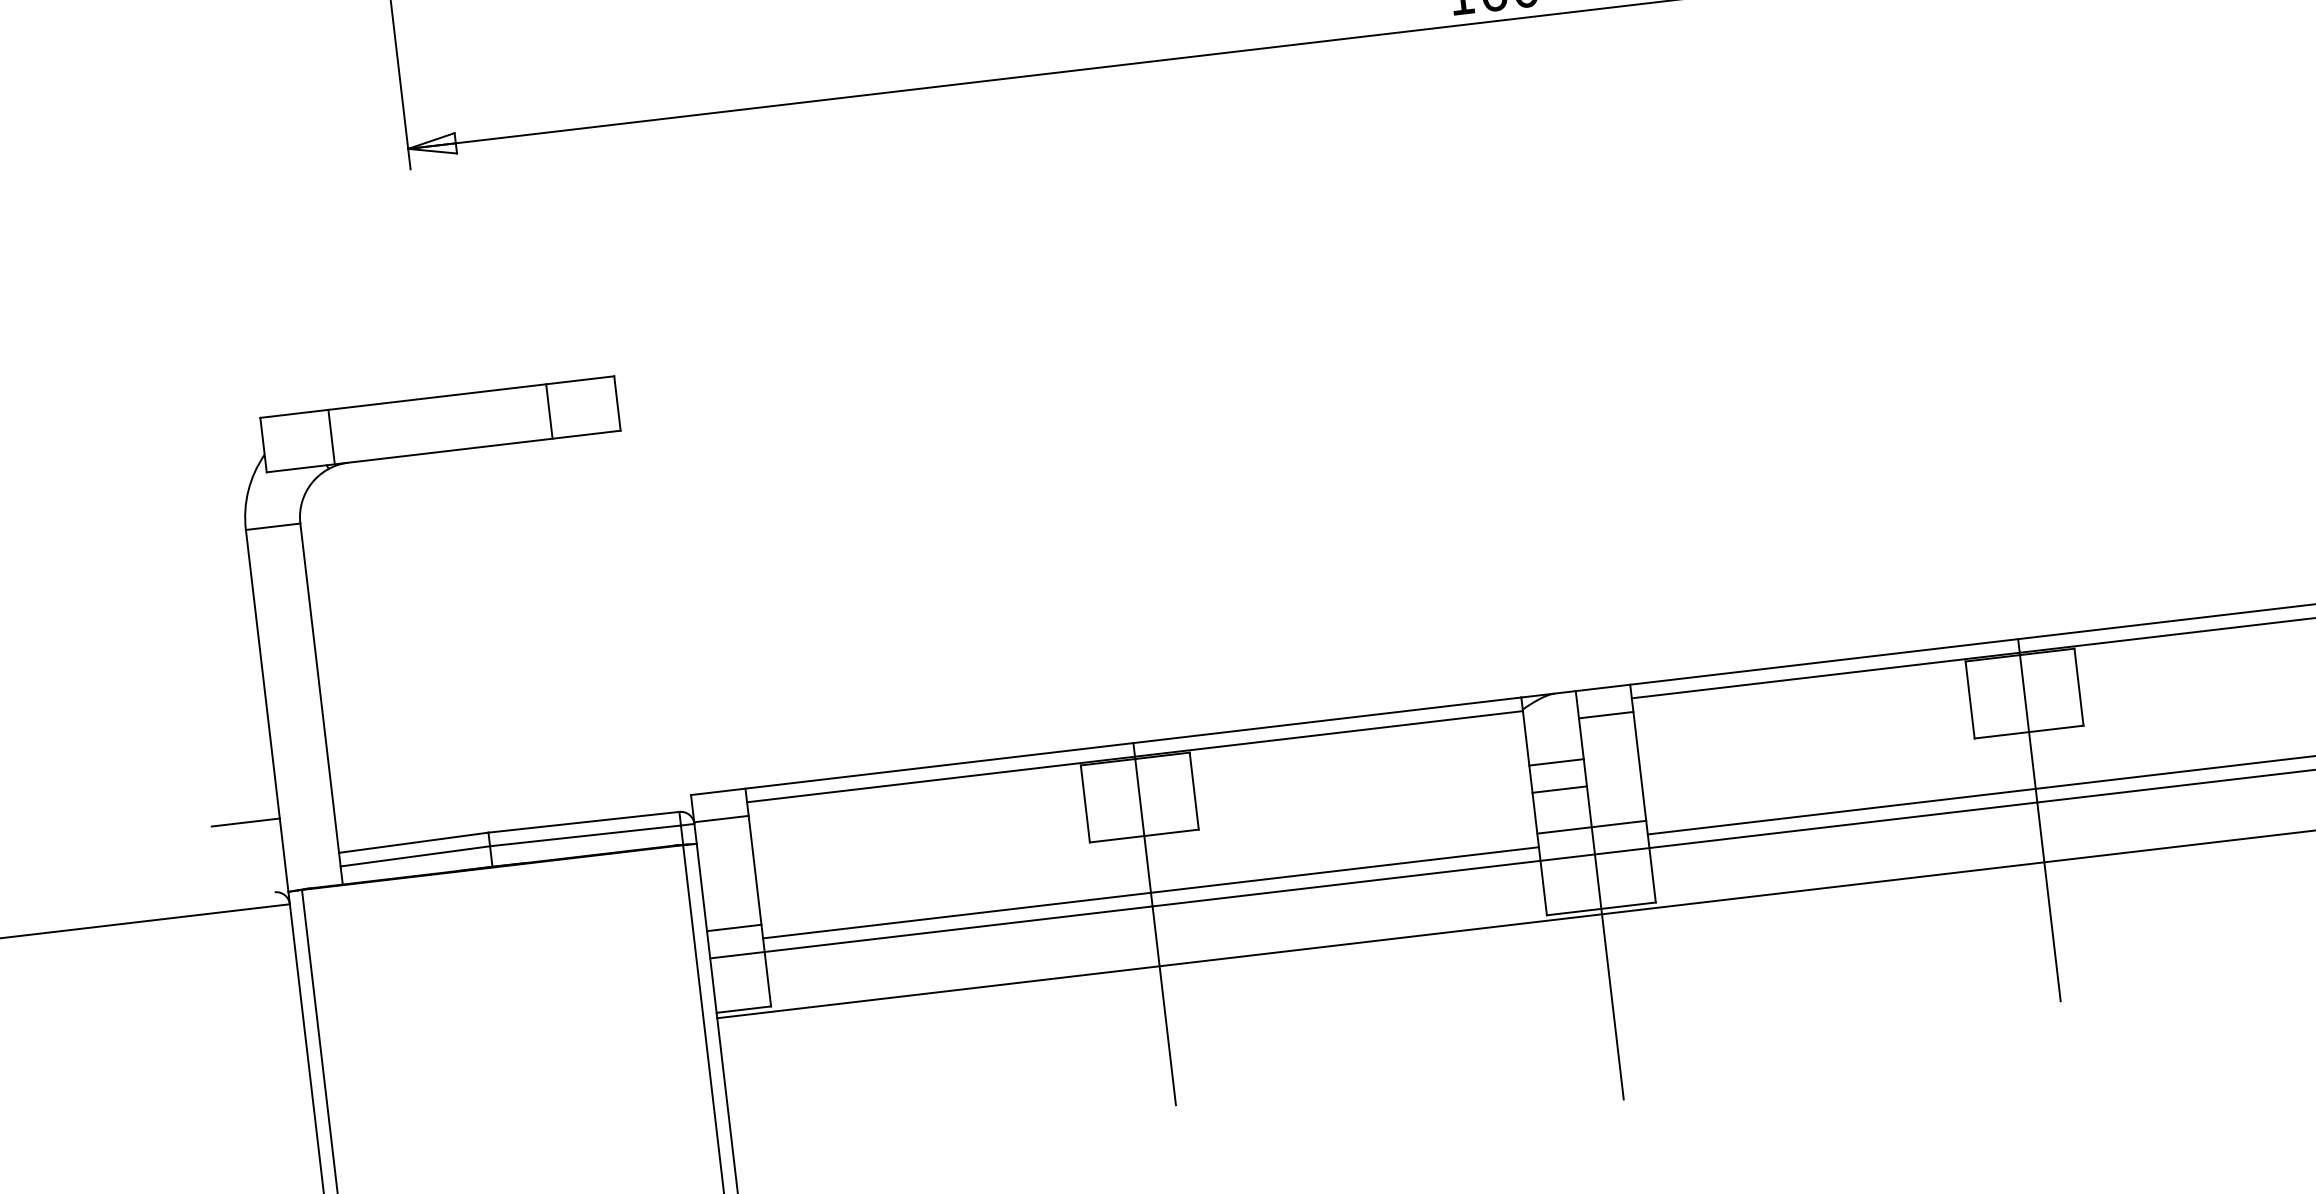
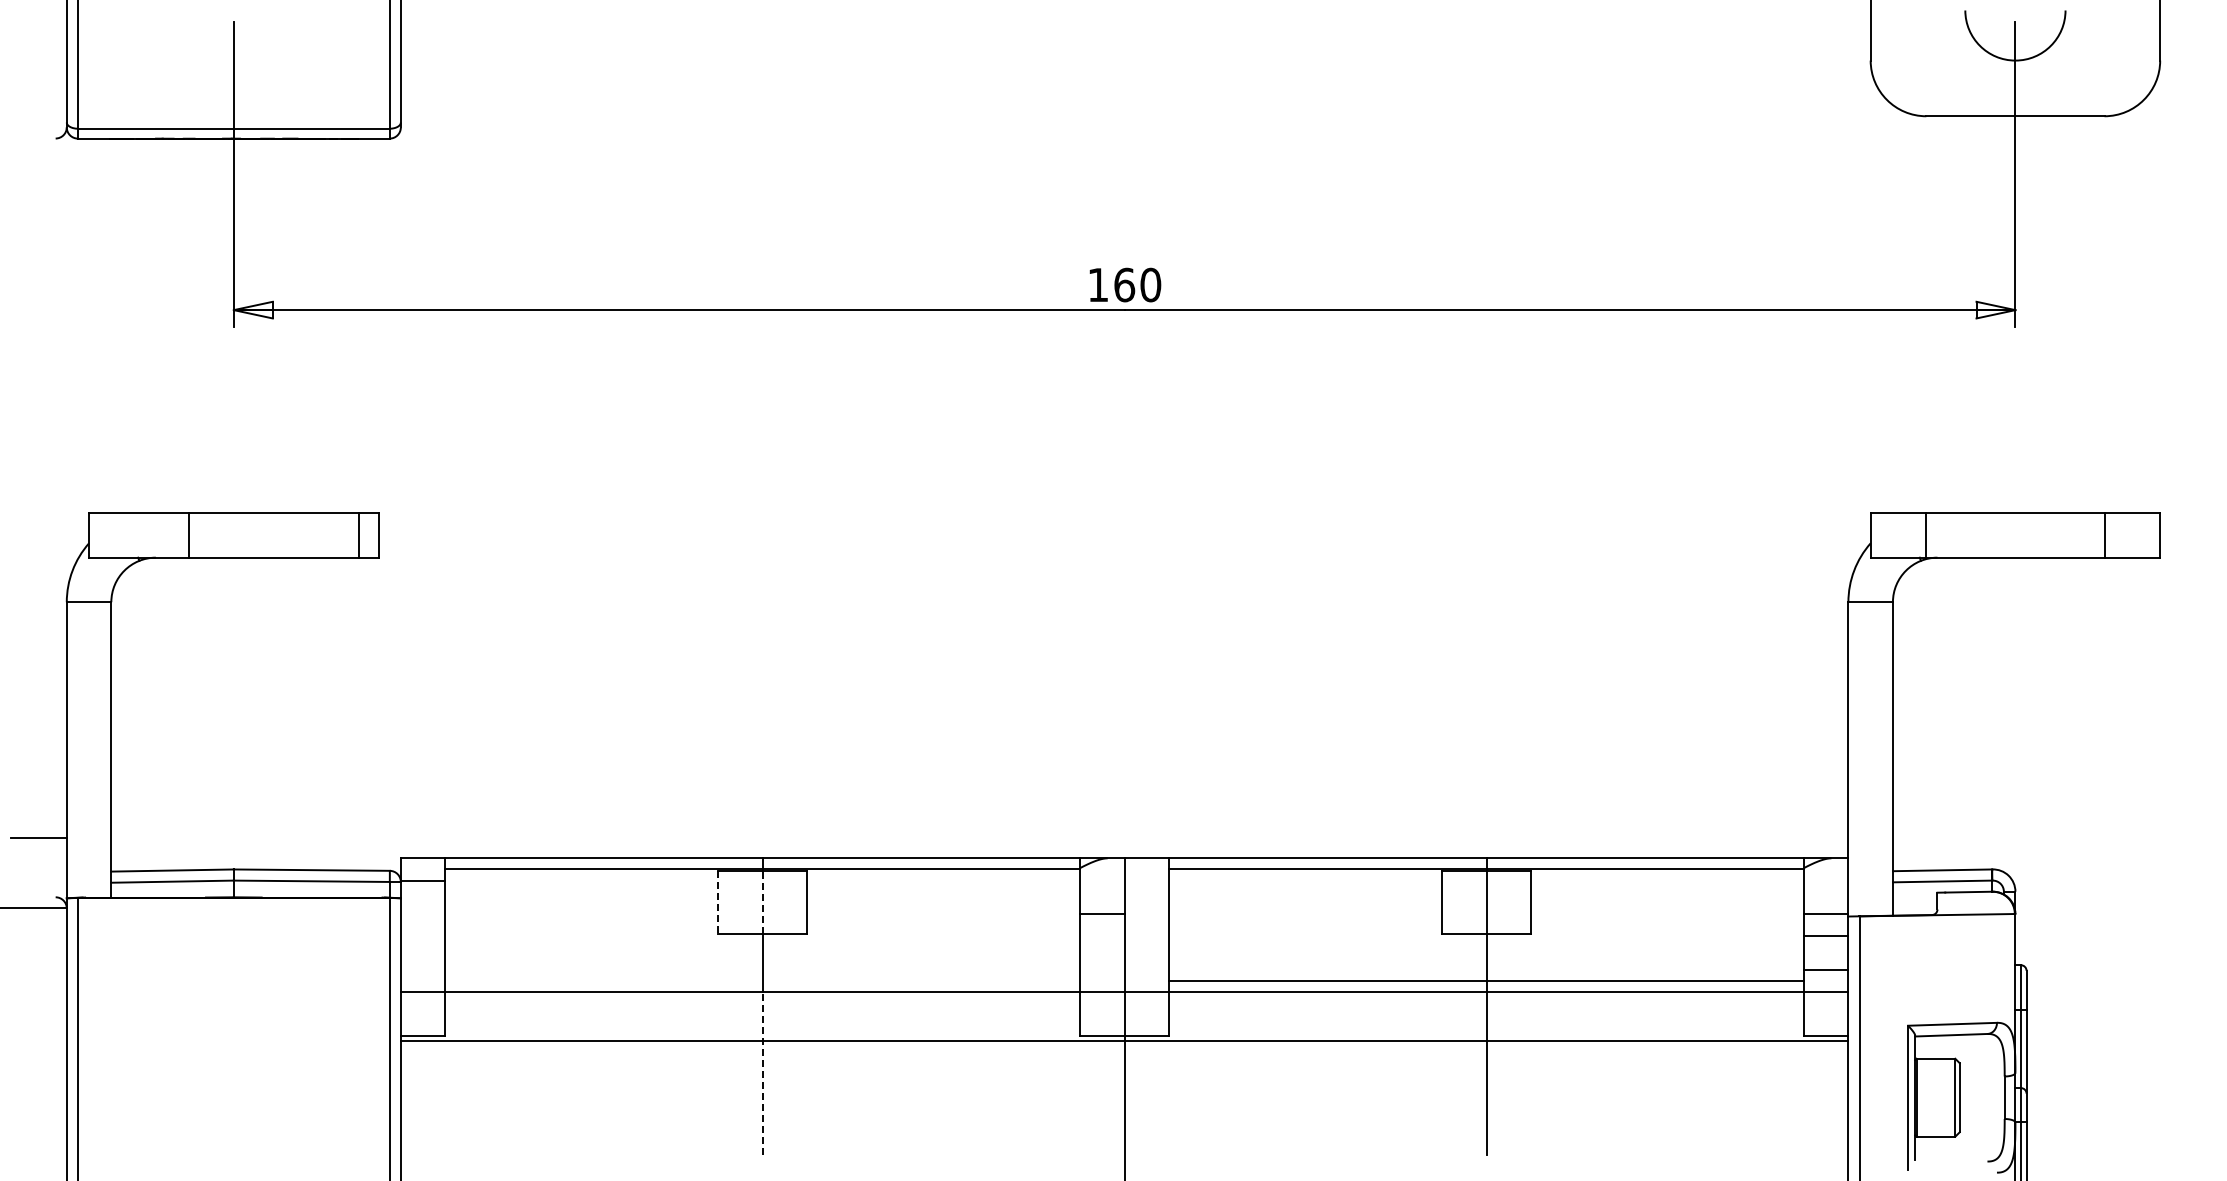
line: (548, 411) -> (358, 535), moved
line: (331, 437) -> (188, 535), moved
line: (1605, 715) -> (1146, 880), removed
line: (1559, 789) -> (1102, 936), removed
line: (1139, 797) -> (762, 902), solid -> dashed
line: (1085, 804) -> (718, 903), solid -> dashed
line: (1591, 827) -> (1124, 969), removed
line: (1150, 892) -> (762, 980), removed
line: (733, 927) -> (422, 969), removed
line: (1163, 1004) -> (762, 1072), solid -> dashed

